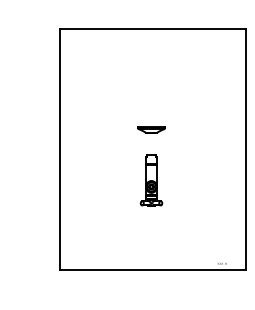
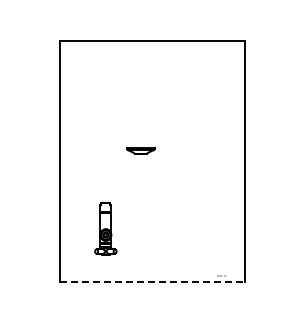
part: (151, 129) -> (140, 150), moved
part: (151, 180) -> (105, 228), moved
line: (153, 269) -> (152, 281), solid -> dashed

